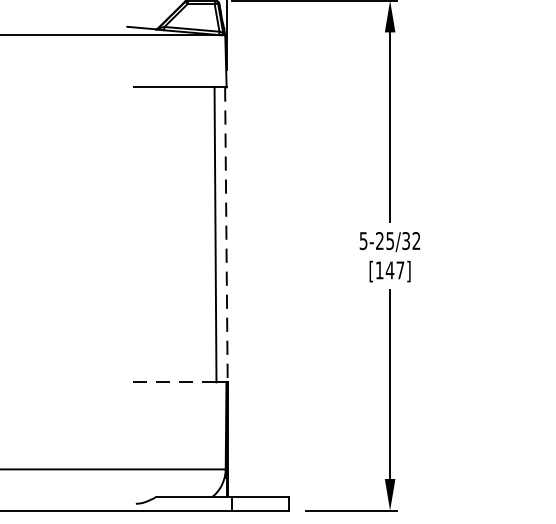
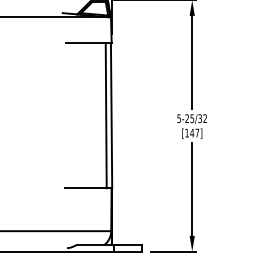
line: (226, 234) -> (111, 115), dashed -> solid
line: (175, 382) -> (86, 188), dashed -> solid

